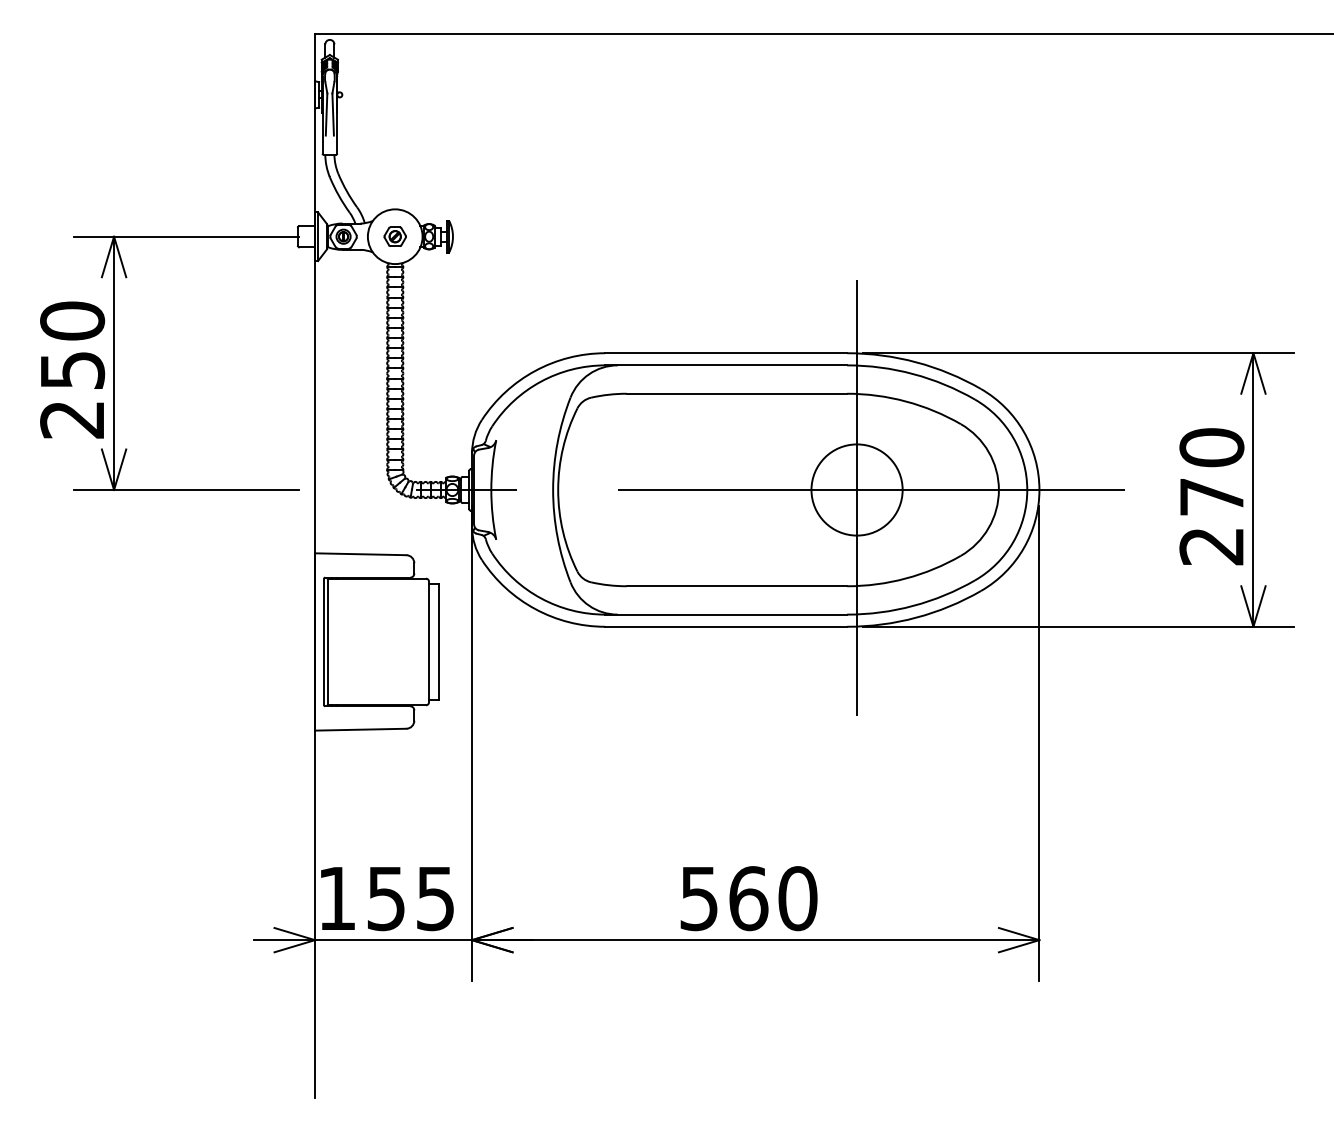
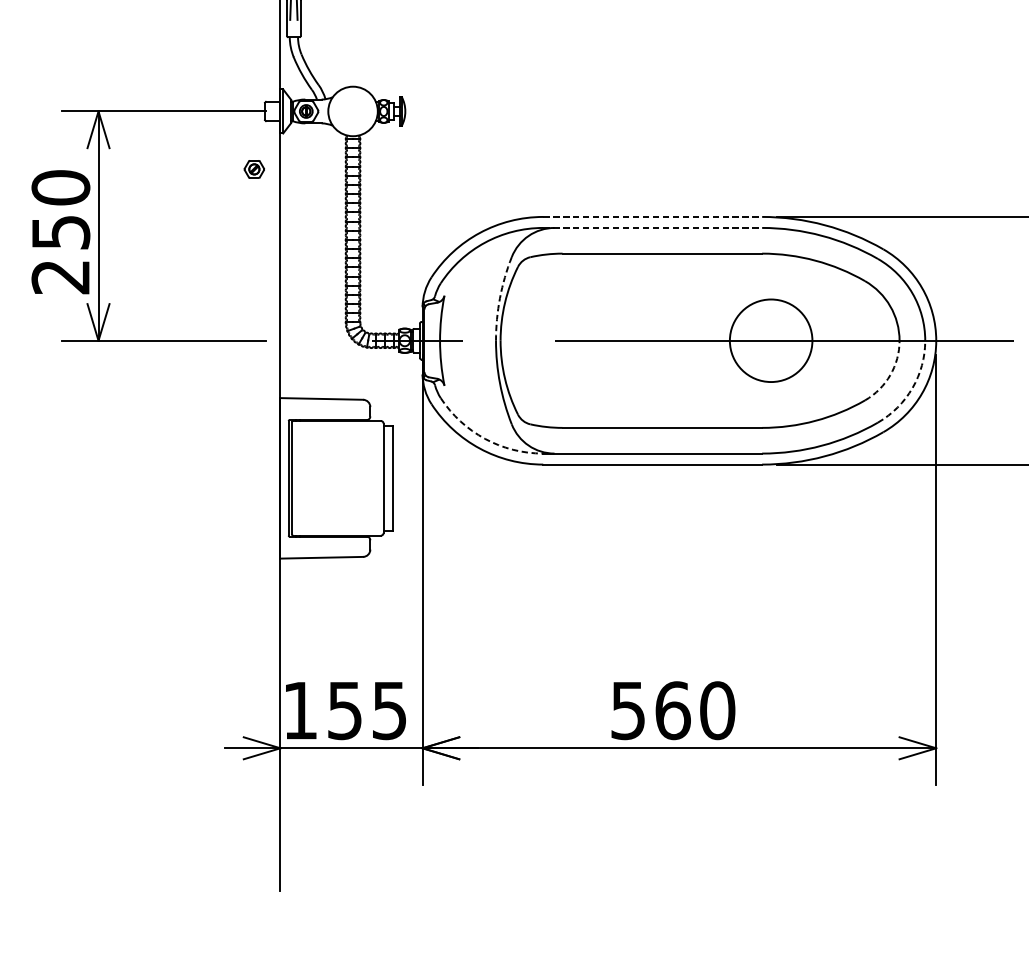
part: (394, 236) -> (253, 169), moved
line: (726, 353) -> (652, 217), solid -> dashed
line: (726, 365) -> (652, 228), solid -> dashed
arc: (557, 442) -> (499, 297), solid -> dashed
line: (857, 497) -> (771, 347), removed
arc: (988, 528) -> (890, 375), solid -> dashed
arc: (1013, 542) -> (912, 388), solid -> dashed
arc: (541, 598) -> (485, 438), solid -> dashed

